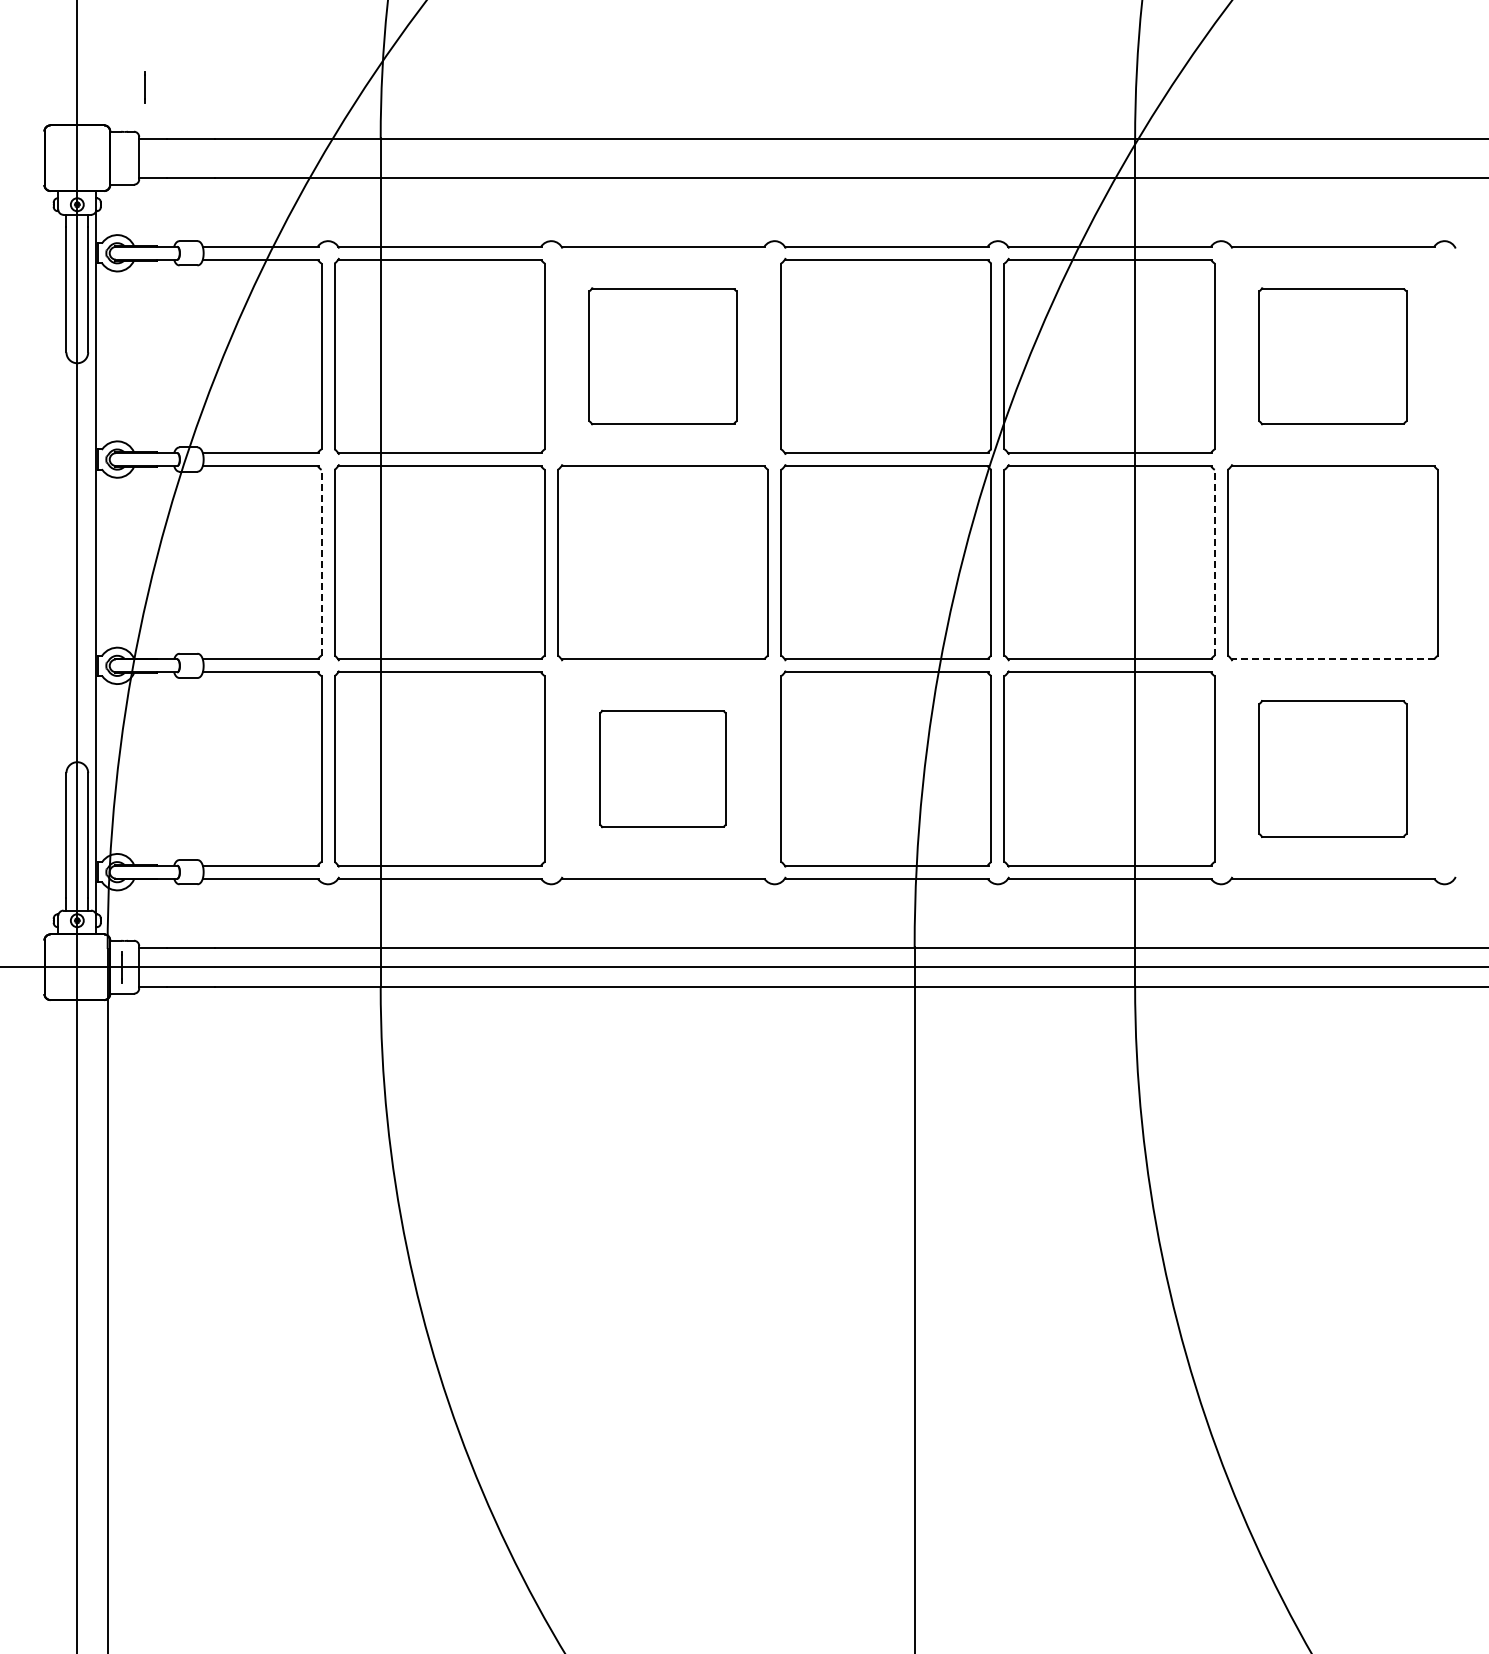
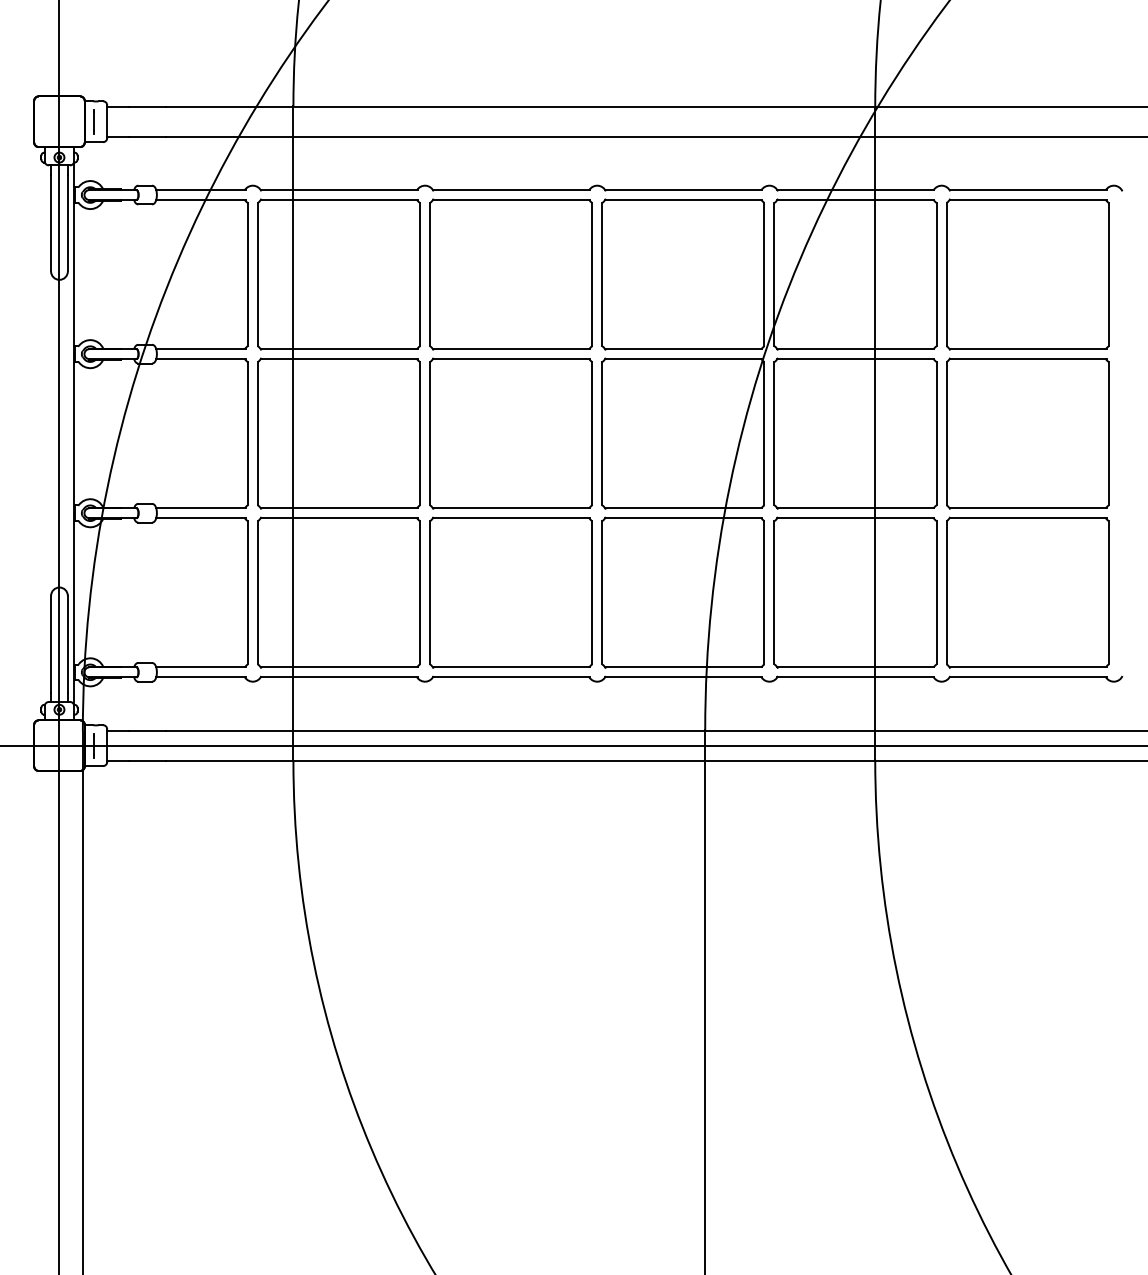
line: (144, 87) -> (93, 121), moved
part: (662, 355) -> (510, 273), size x1.43
part: (1332, 355) -> (1027, 273), size x1.43
line: (321, 562) -> (247, 433), dashed -> solid
line: (1214, 562) -> (936, 433), dashed -> solid
line: (1333, 659) -> (1028, 508), dashed -> solid
part: (662, 768) -> (510, 592), size x1.67
part: (1332, 768) -> (1027, 592), size x1.43

